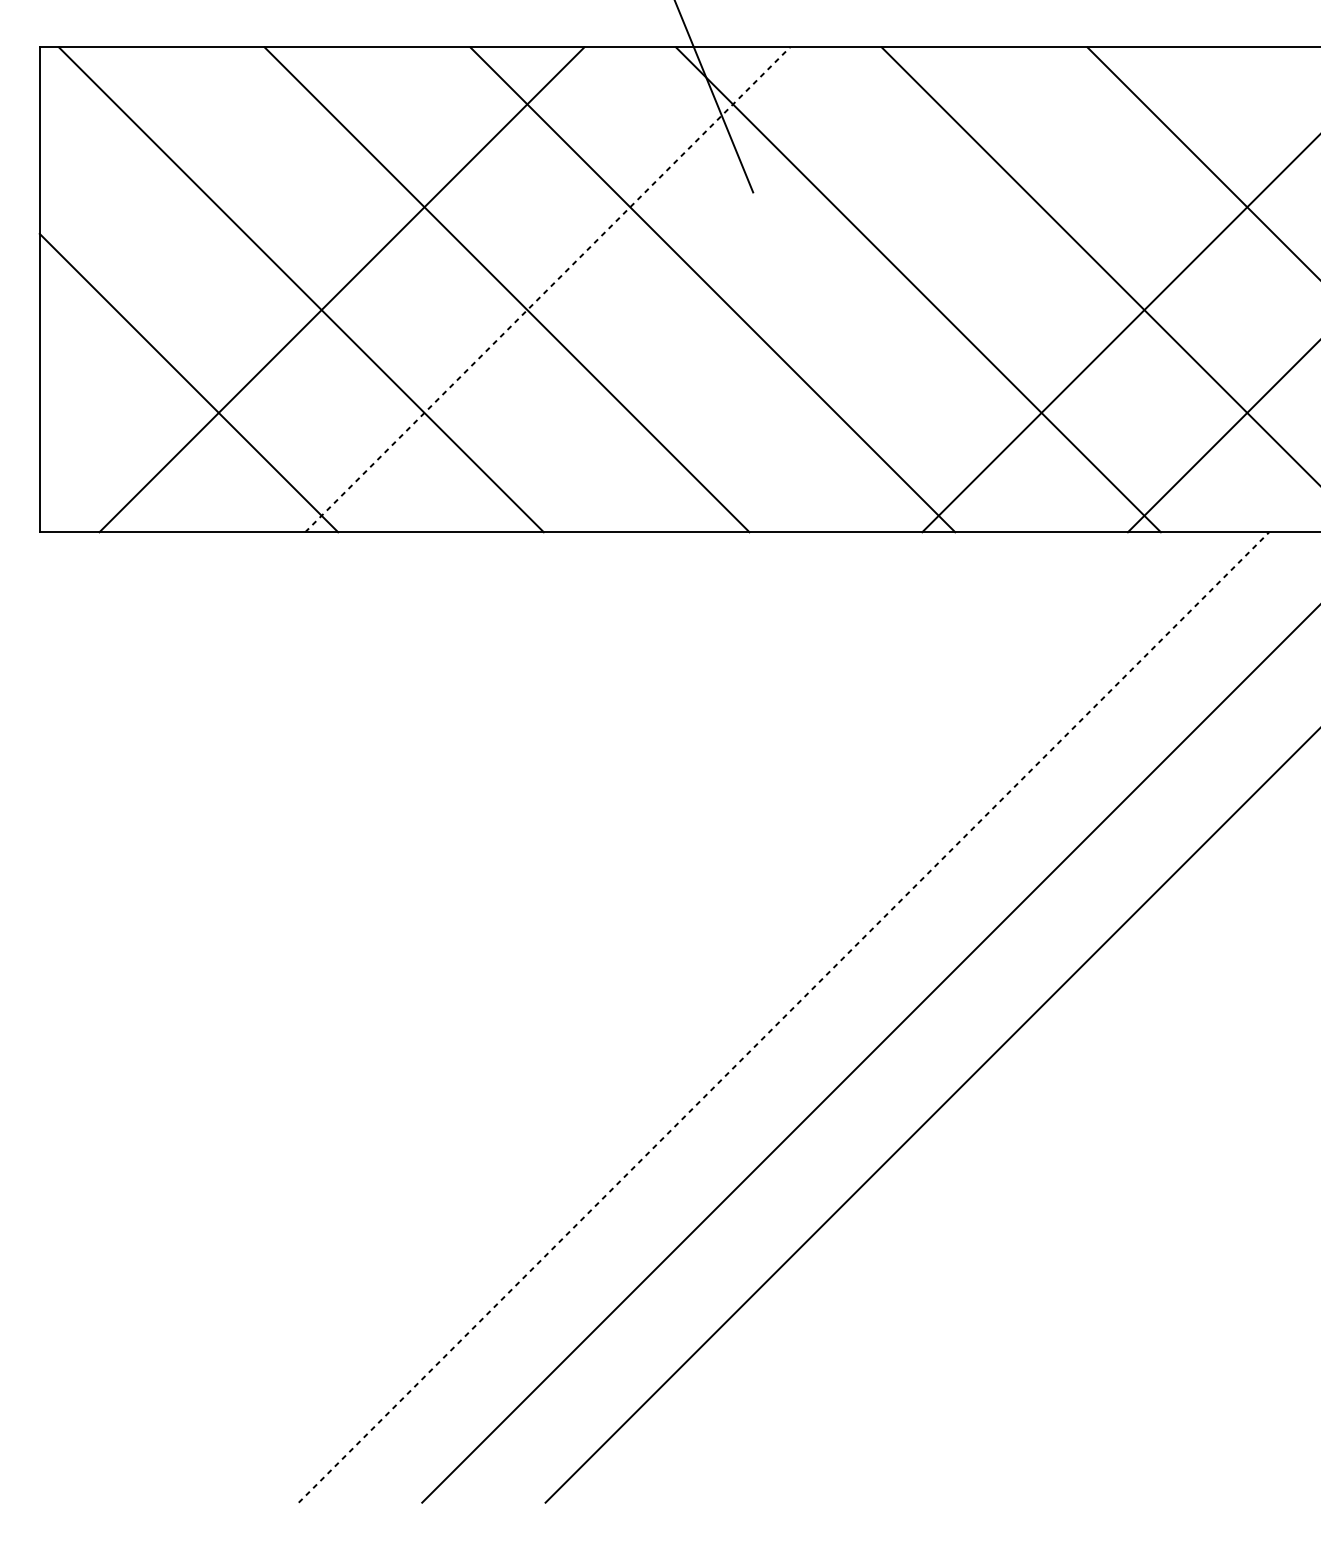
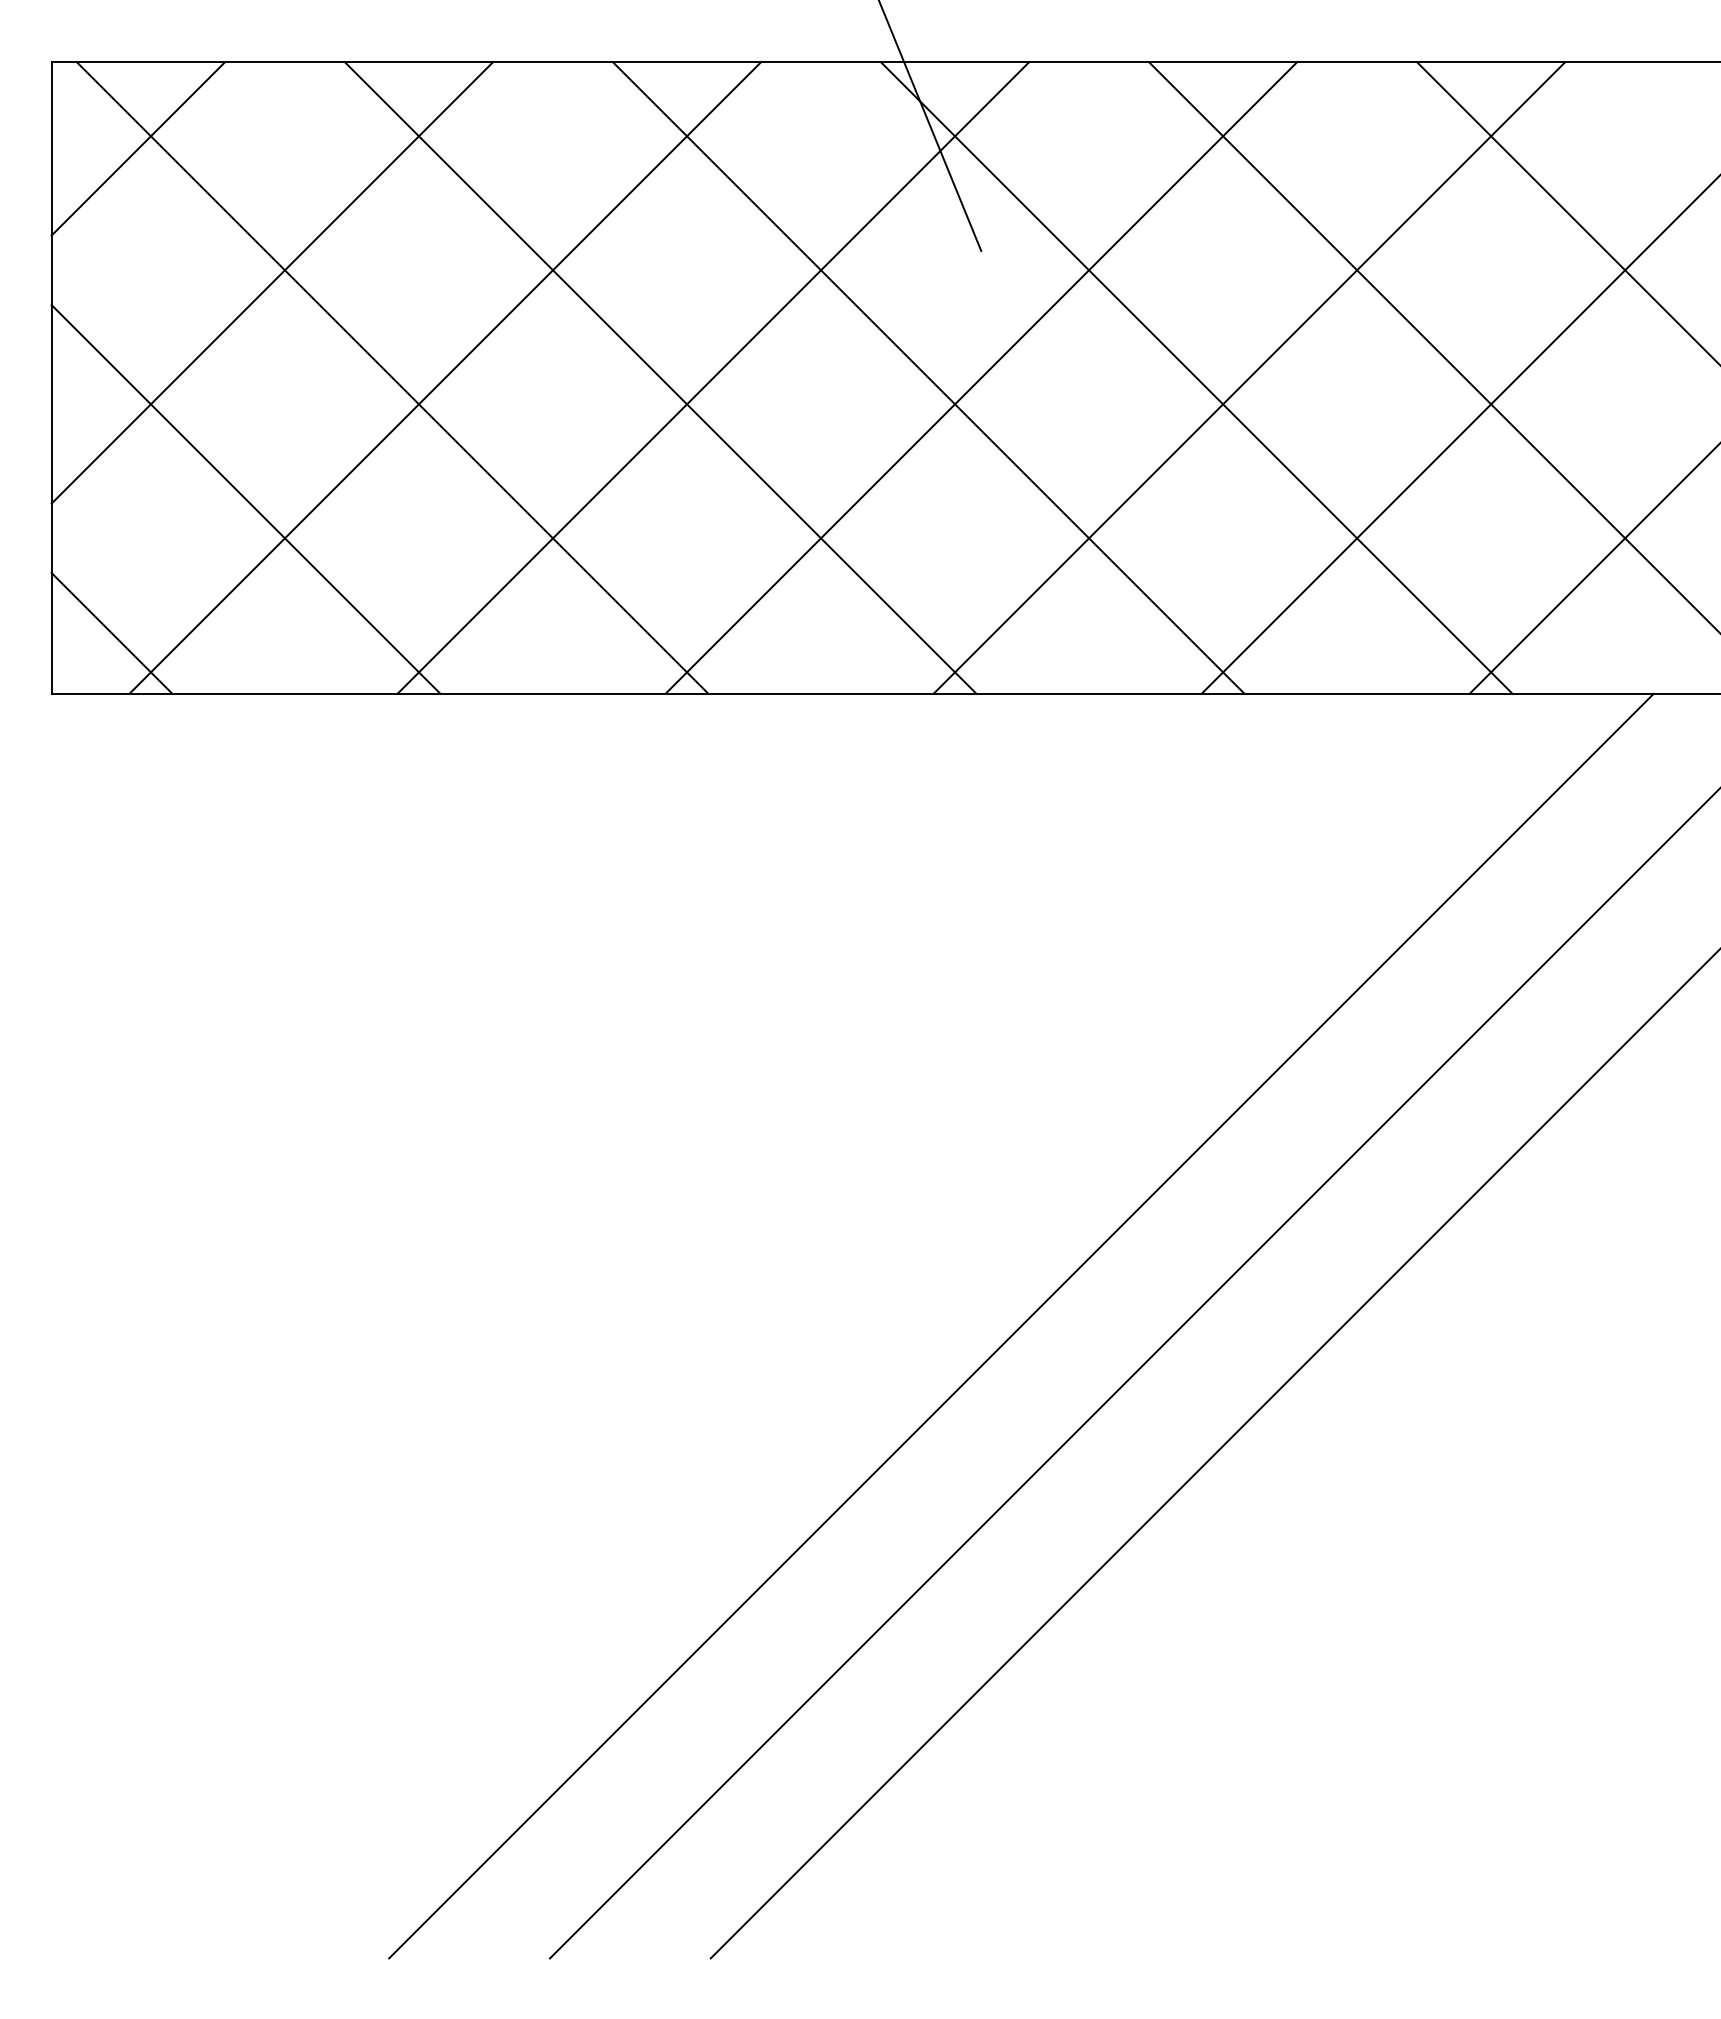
line: (106, 113) -> (138, 148), added
line: (209, 216) -> (272, 282), added
line: (547, 289) -> (713, 377), dashed -> solid
line: (753, 289) -> (981, 377), added
line: (959, 289) -> (1249, 377), added
line: (85, 485) -> (111, 633), added
line: (784, 1016) -> (1021, 1325), dashed -> solid

